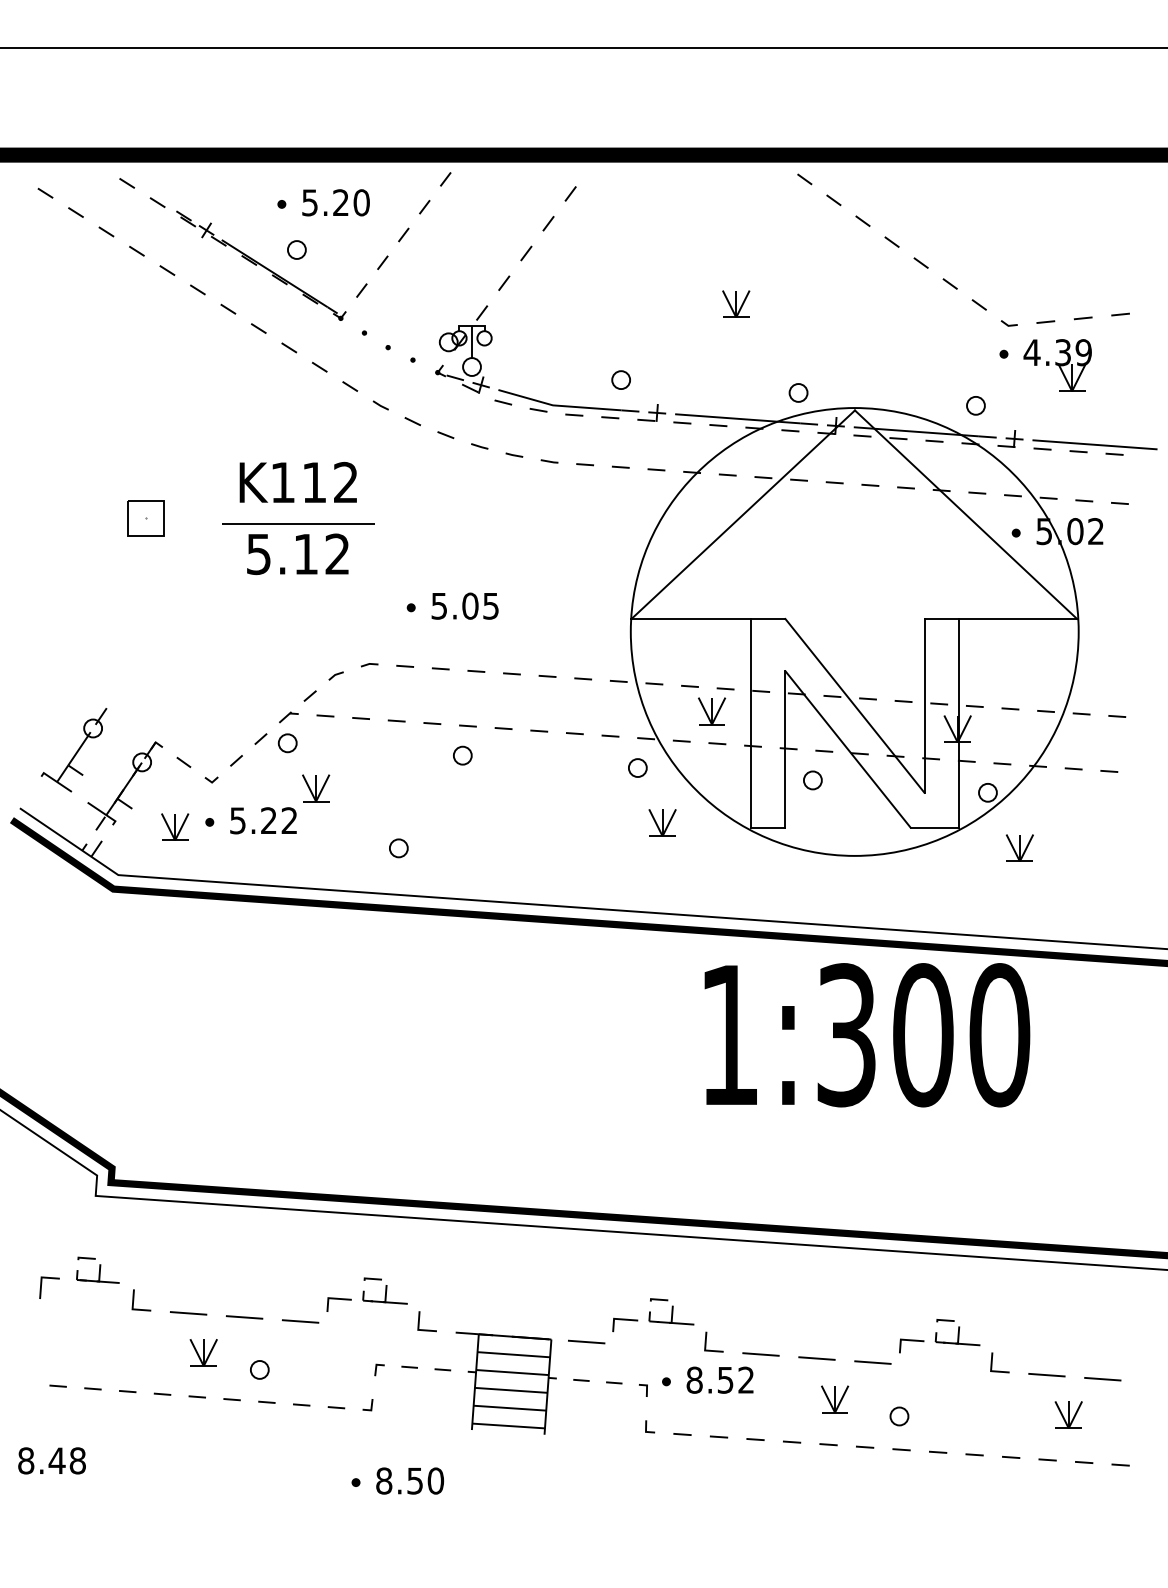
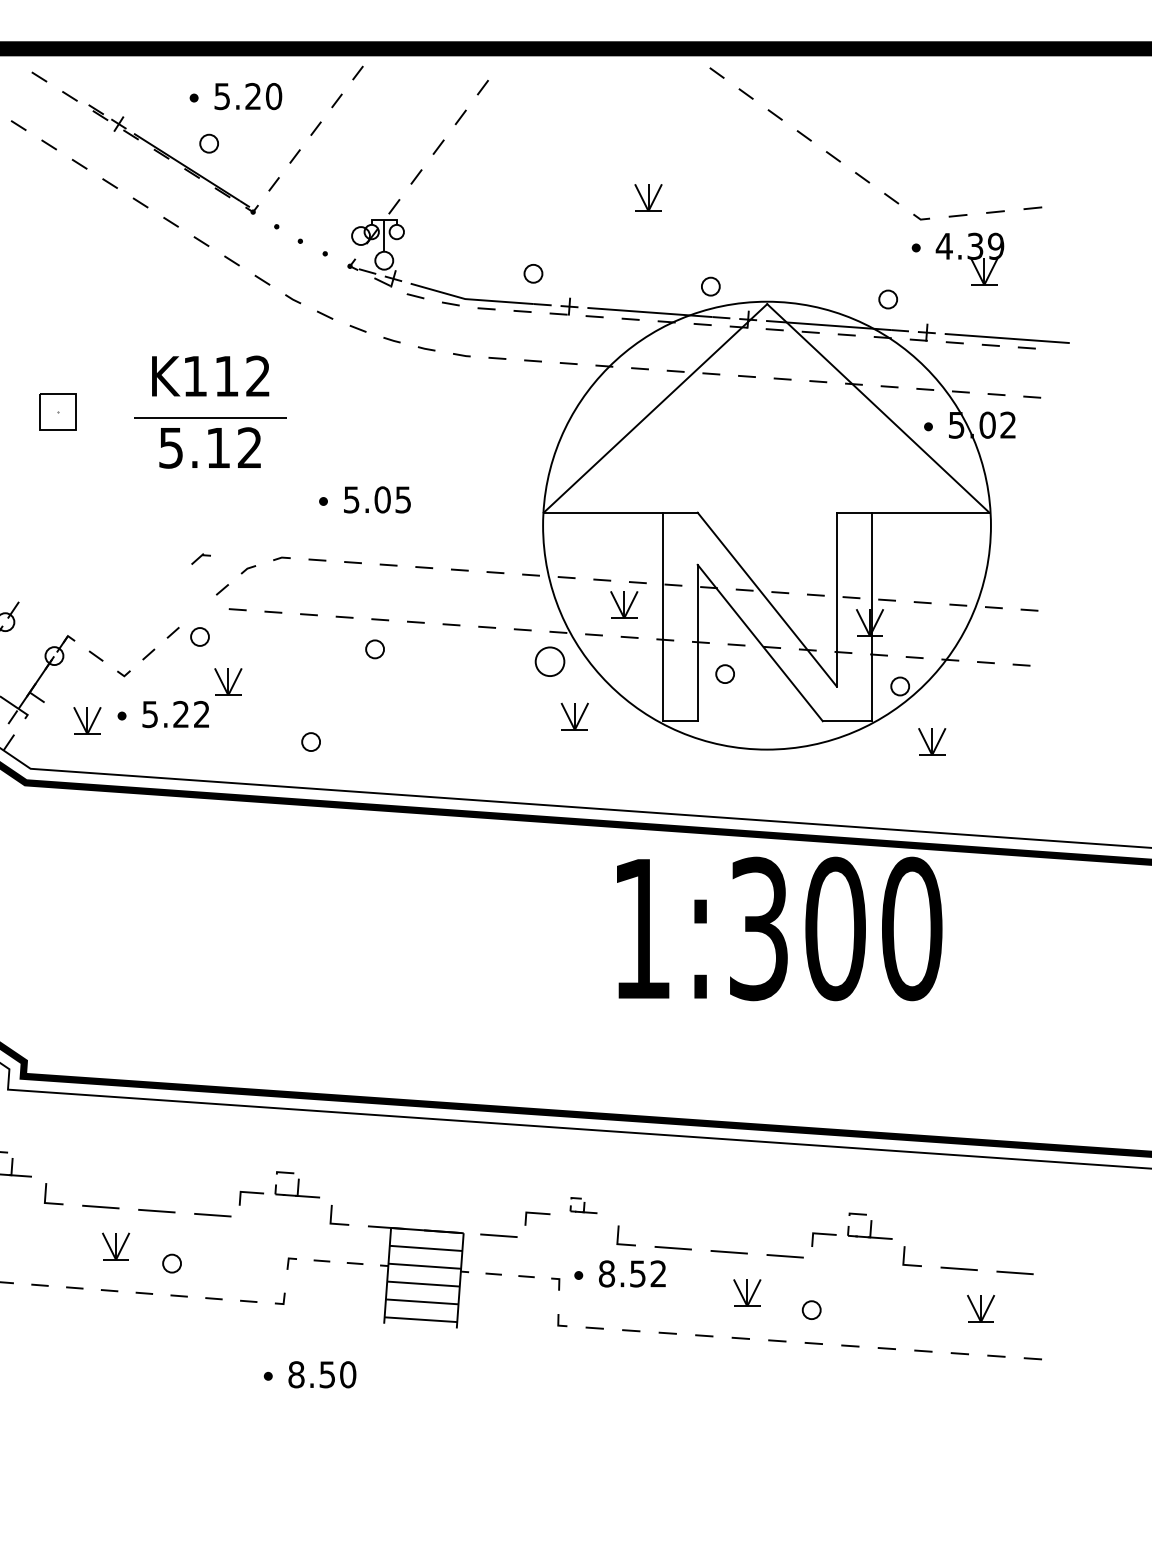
part: (288, 717) -> (200, 559), moved
part: (637, 767) -> (549, 661), size x1.6
part: (671, 1311) -> (583, 1205), size x0.6

